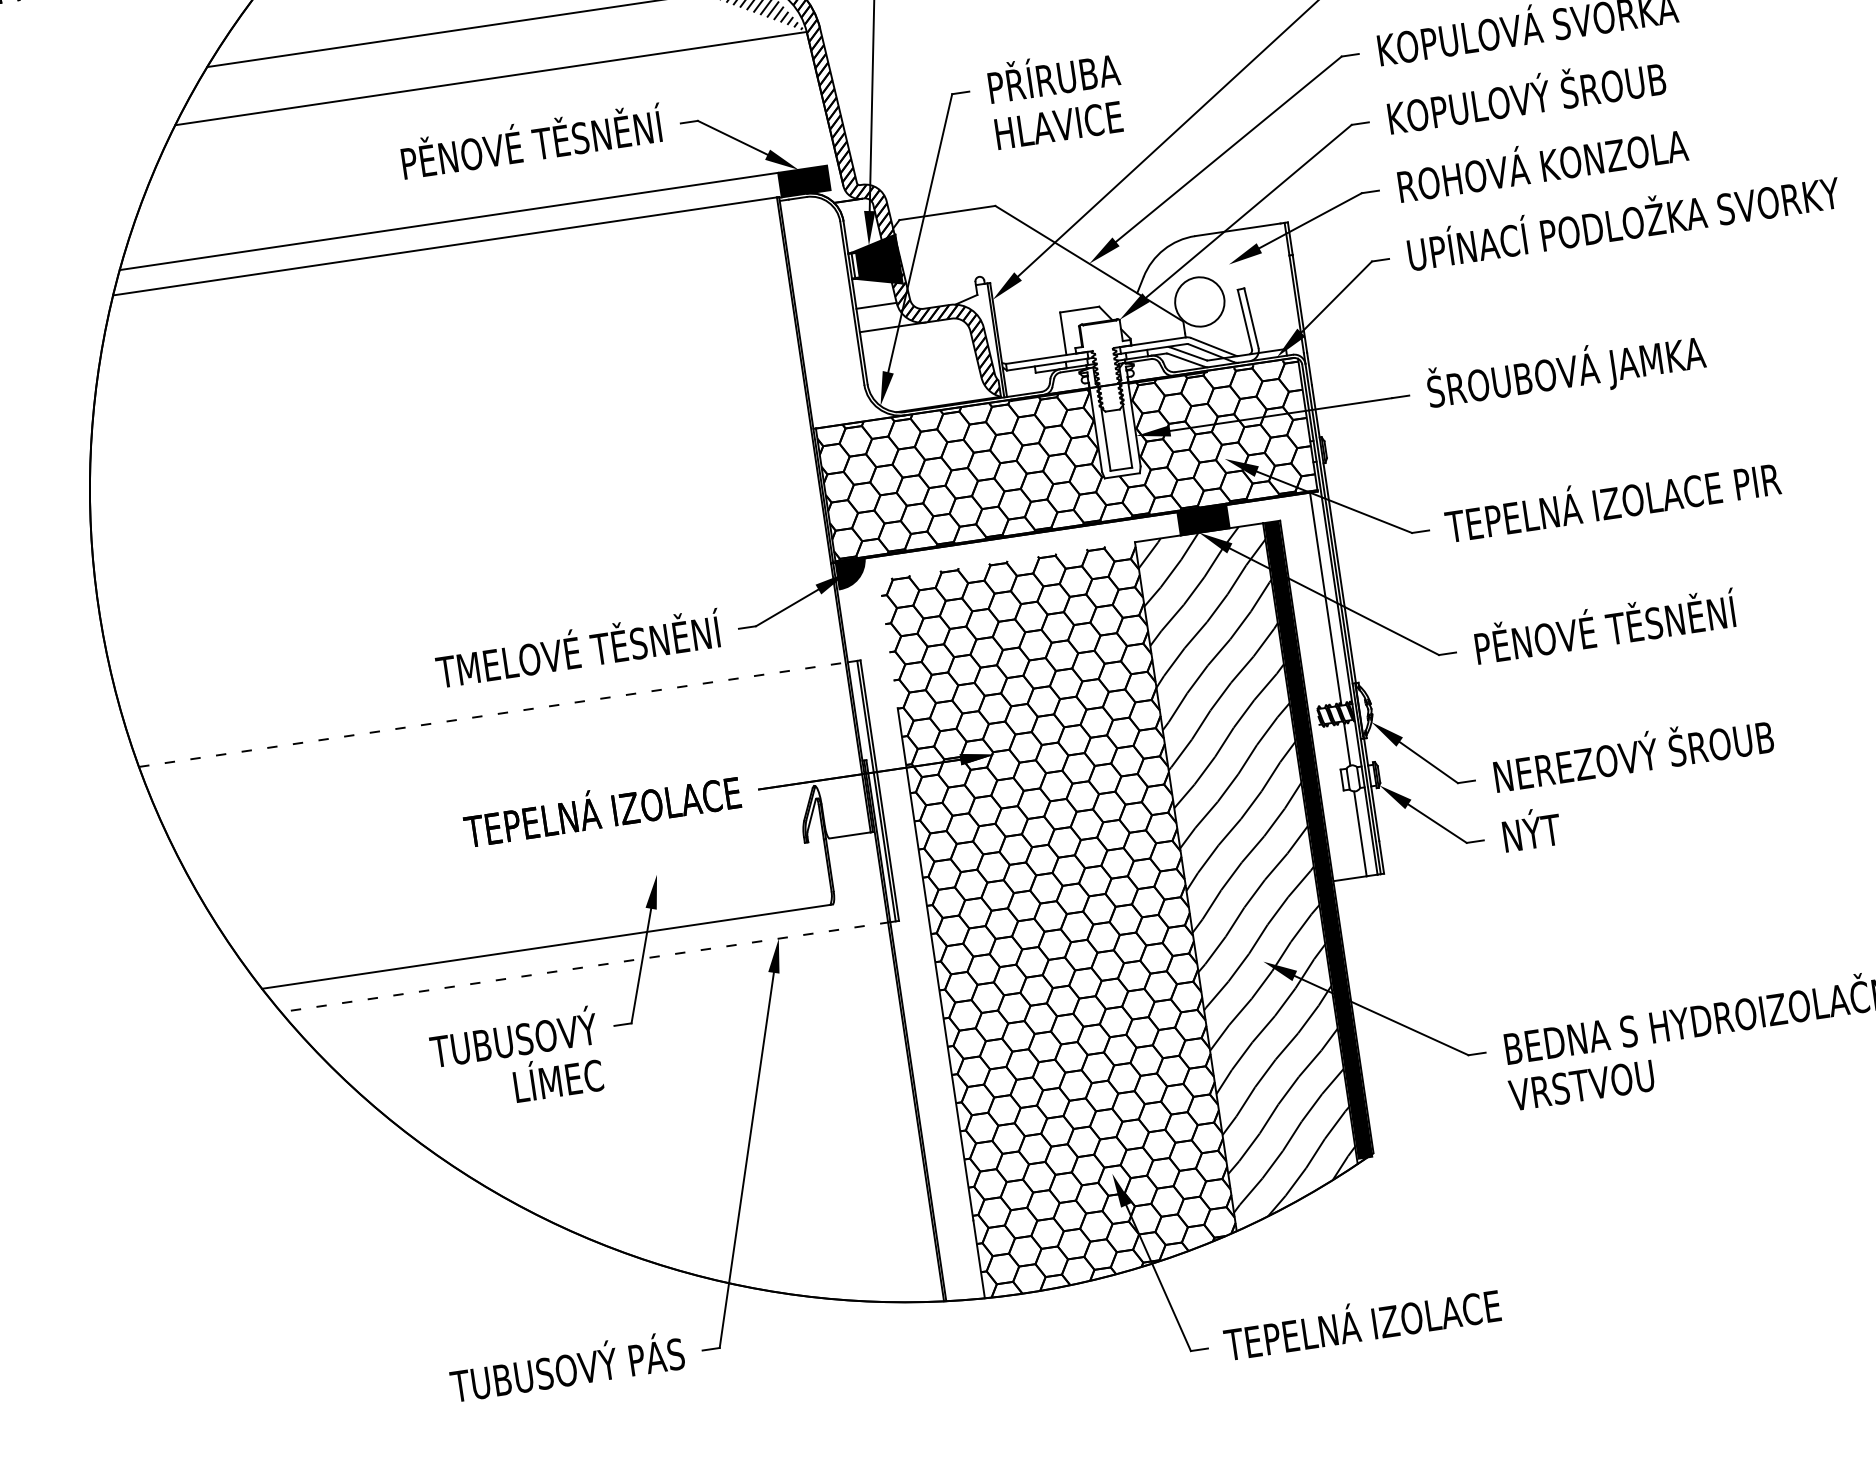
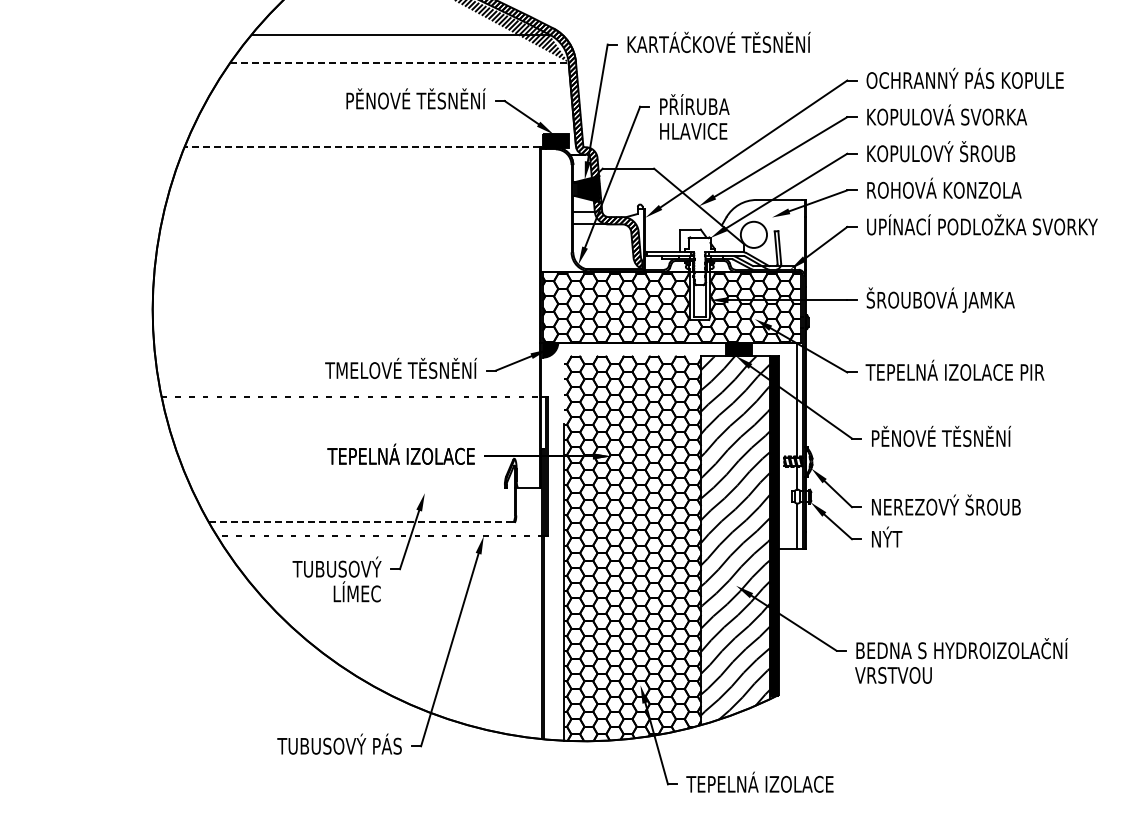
line: (492, 77) -> (400, 62), solid -> dashed
line: (447, 221) -> (365, 134), removed
line: (445, 246) -> (362, 147), solid -> dashed
line: (546, 946) -> (361, 522), solid -> dashed

